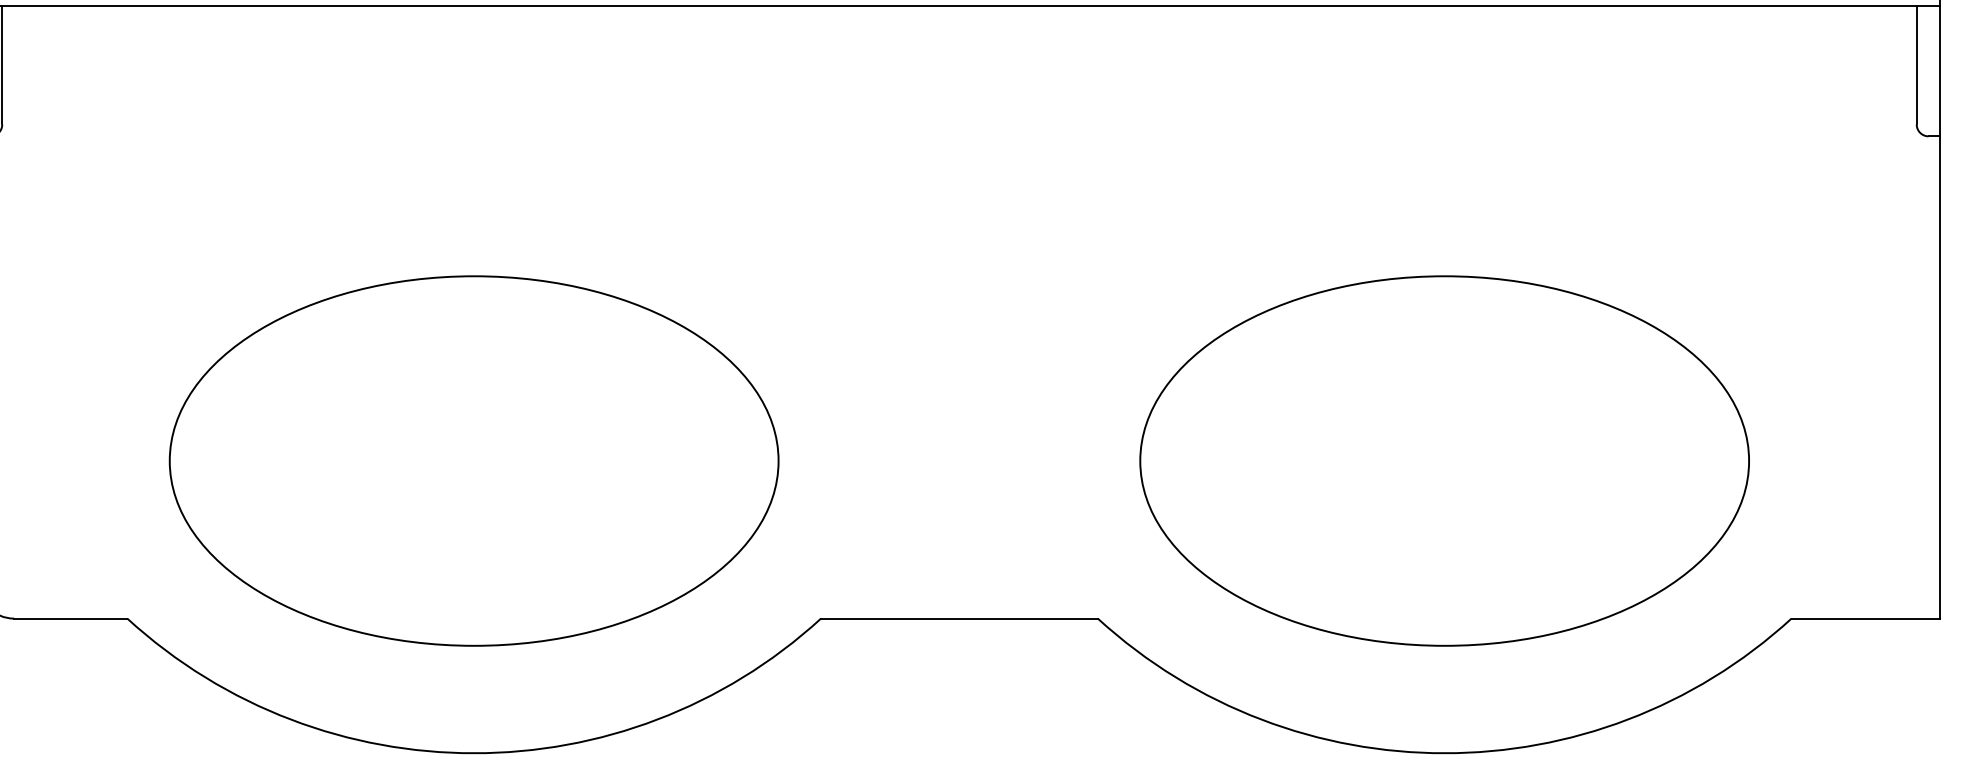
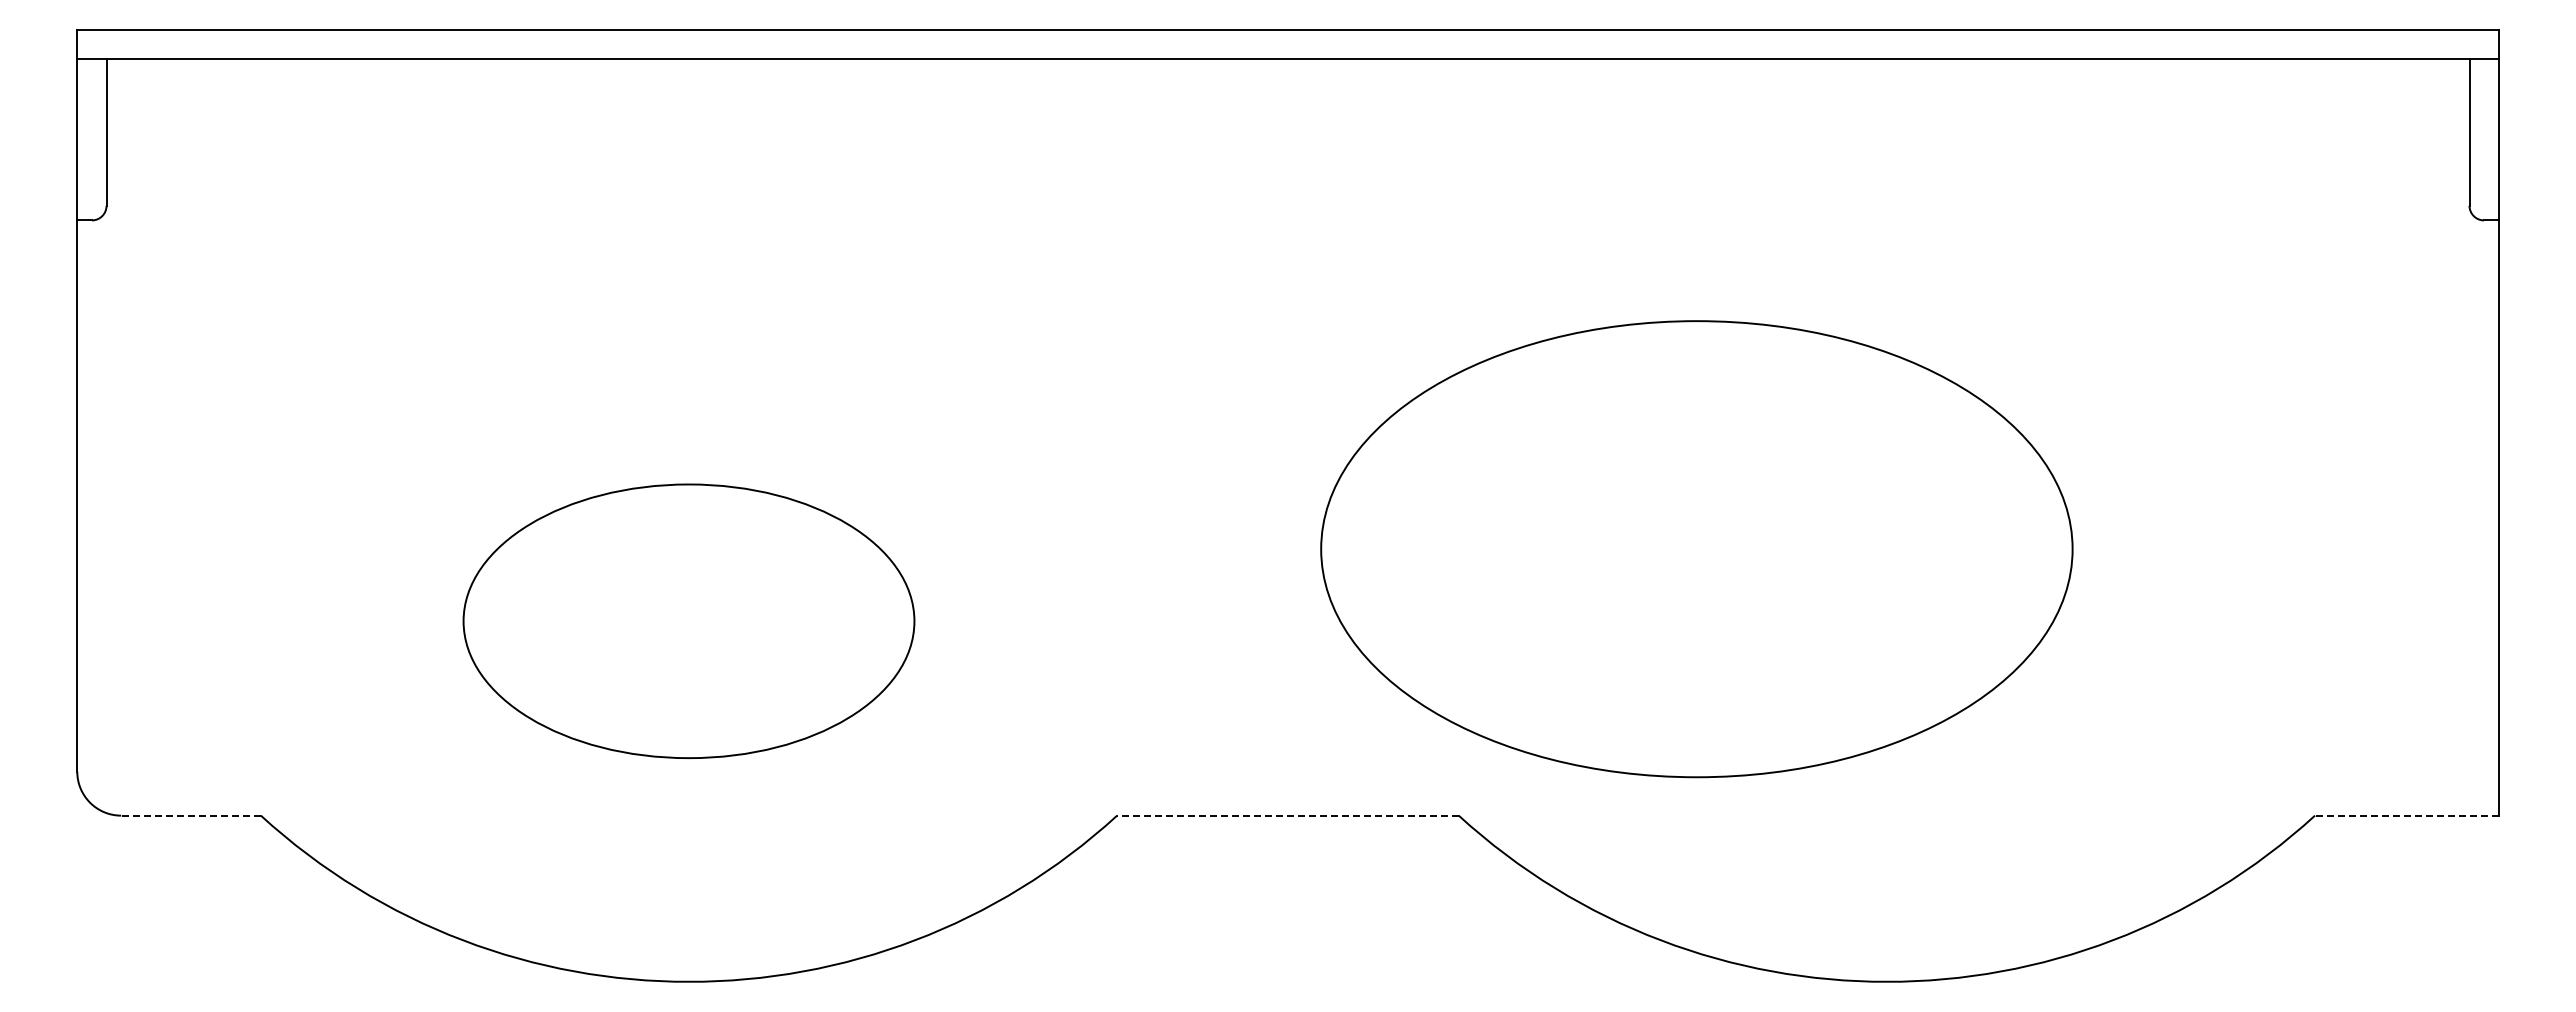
part: (473, 461) -> (688, 621), size x0.6
part: (1444, 461) -> (1696, 549), moved
line: (71, 618) -> (191, 815), solid -> dashed
line: (959, 618) -> (1287, 815), solid -> dashed
line: (1865, 618) -> (2406, 815), solid -> dashed

